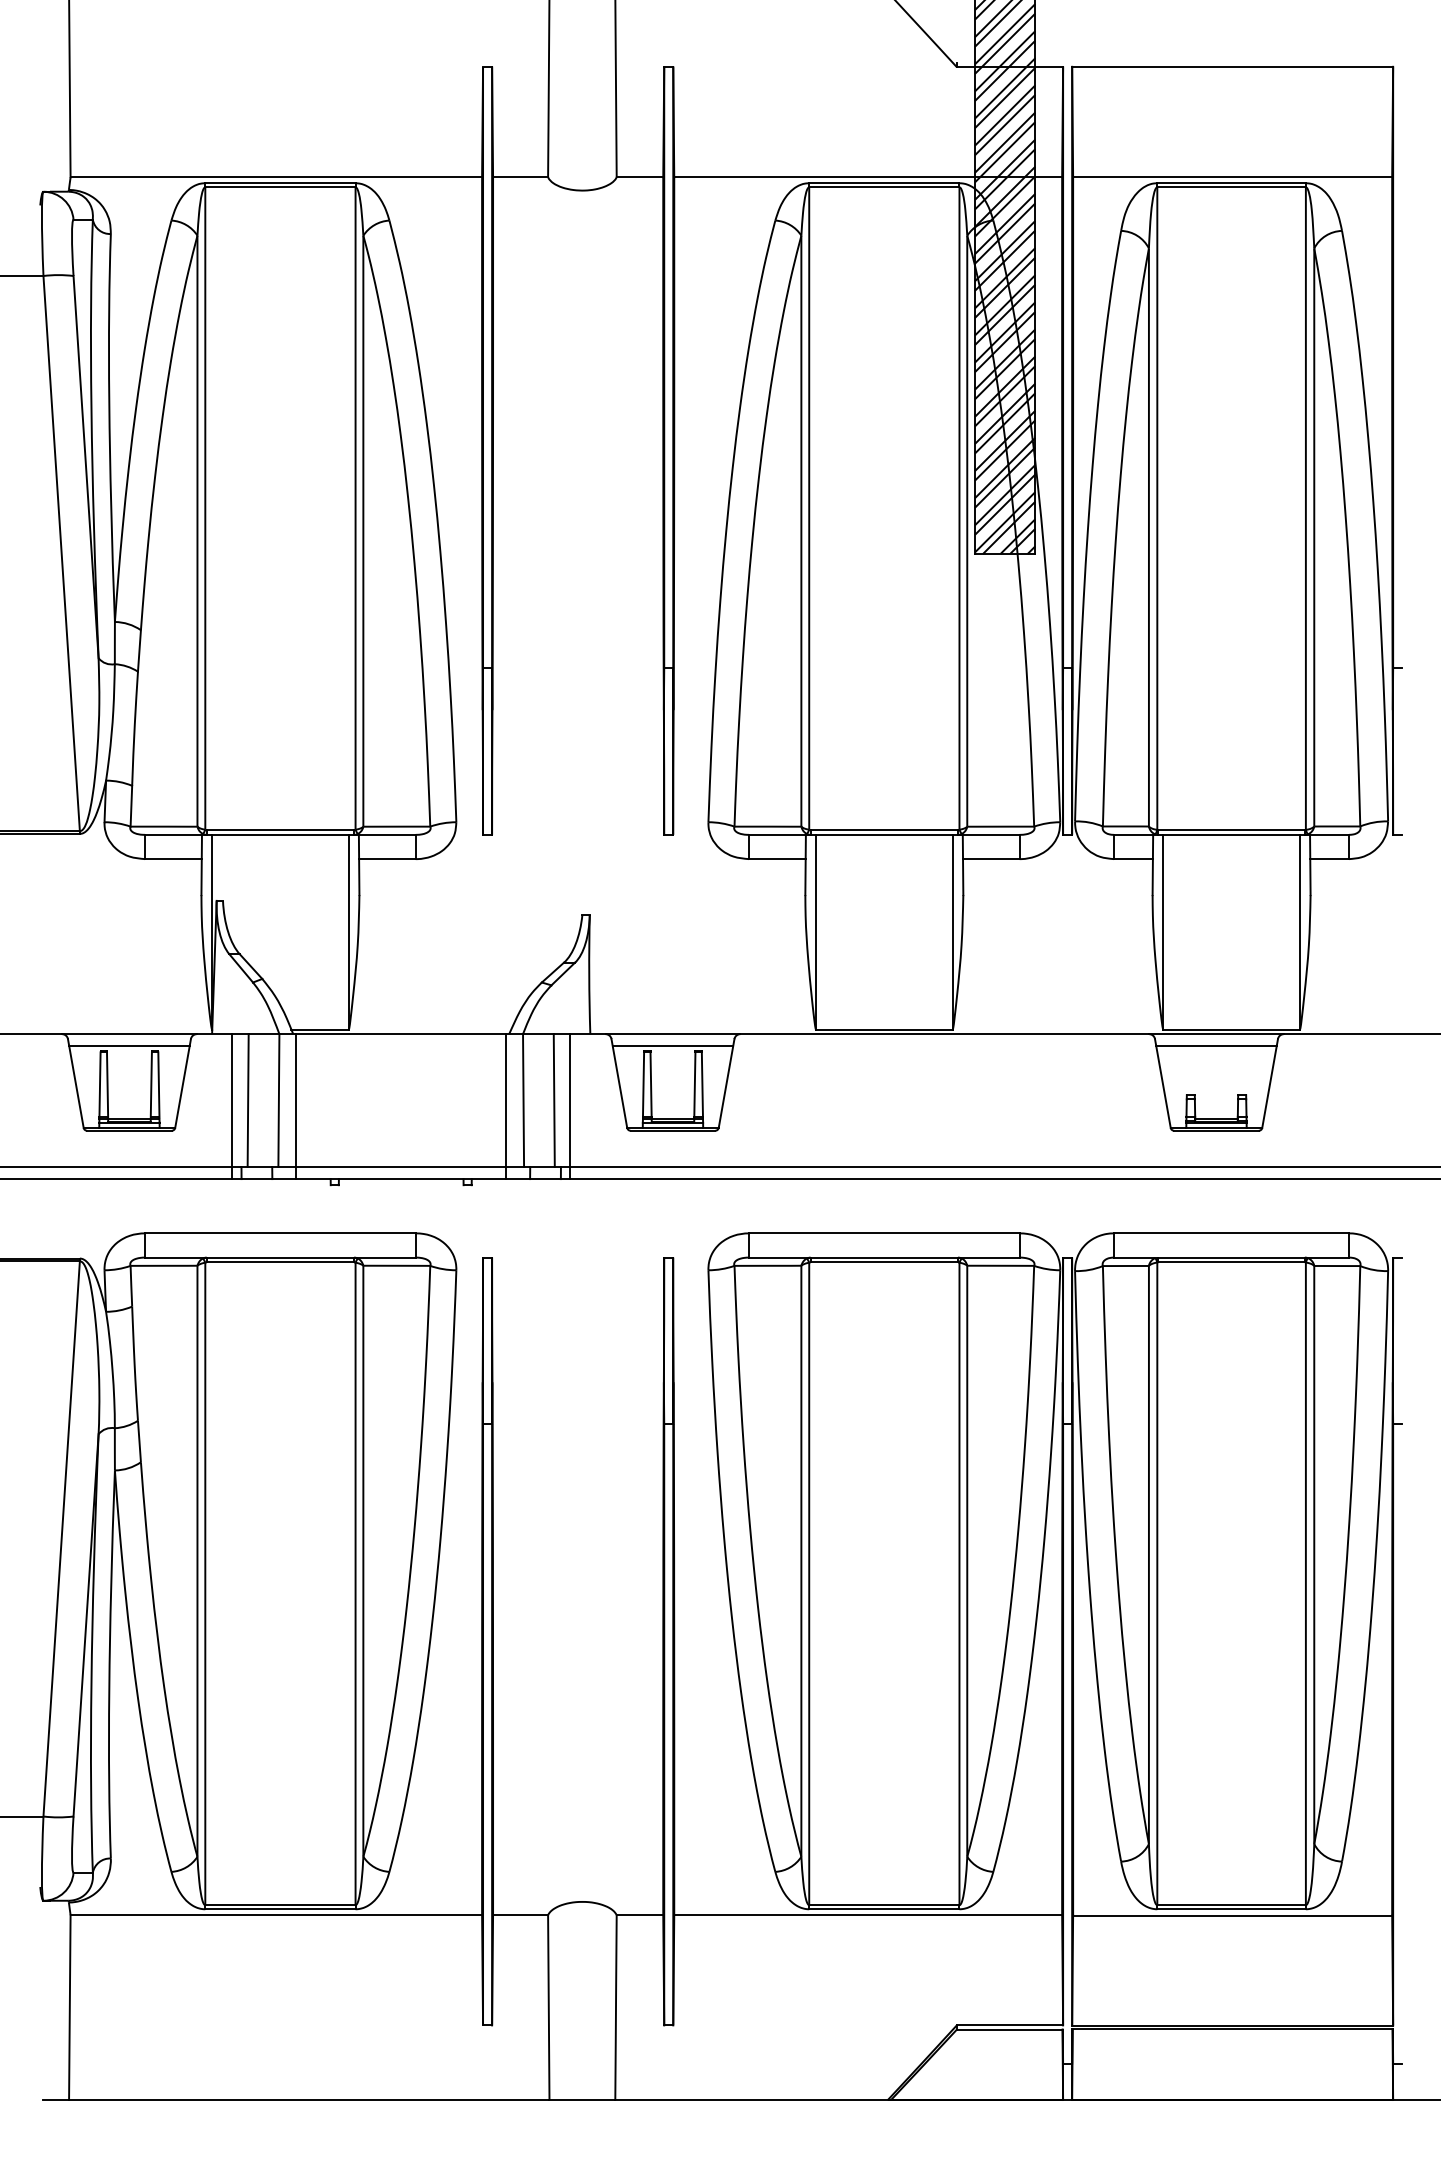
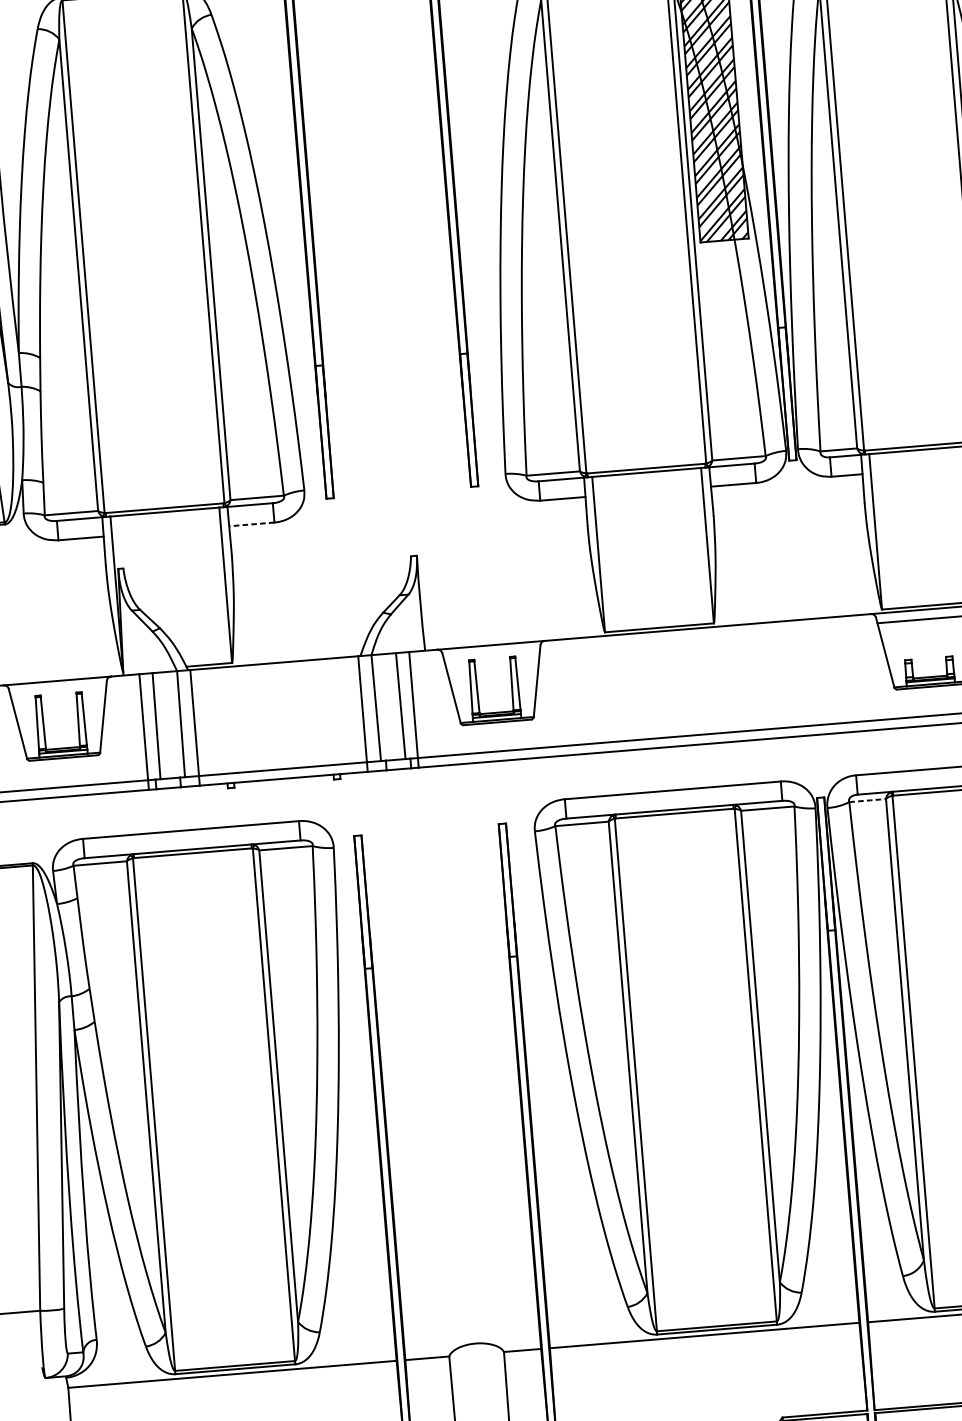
line: (386, 859) -> (251, 524), solid -> dashed
line: (129, 1046) -> (58, 690), removed
line: (672, 1046) -> (491, 655), removed
line: (1127, 1266) -> (868, 800), solid -> dashed

